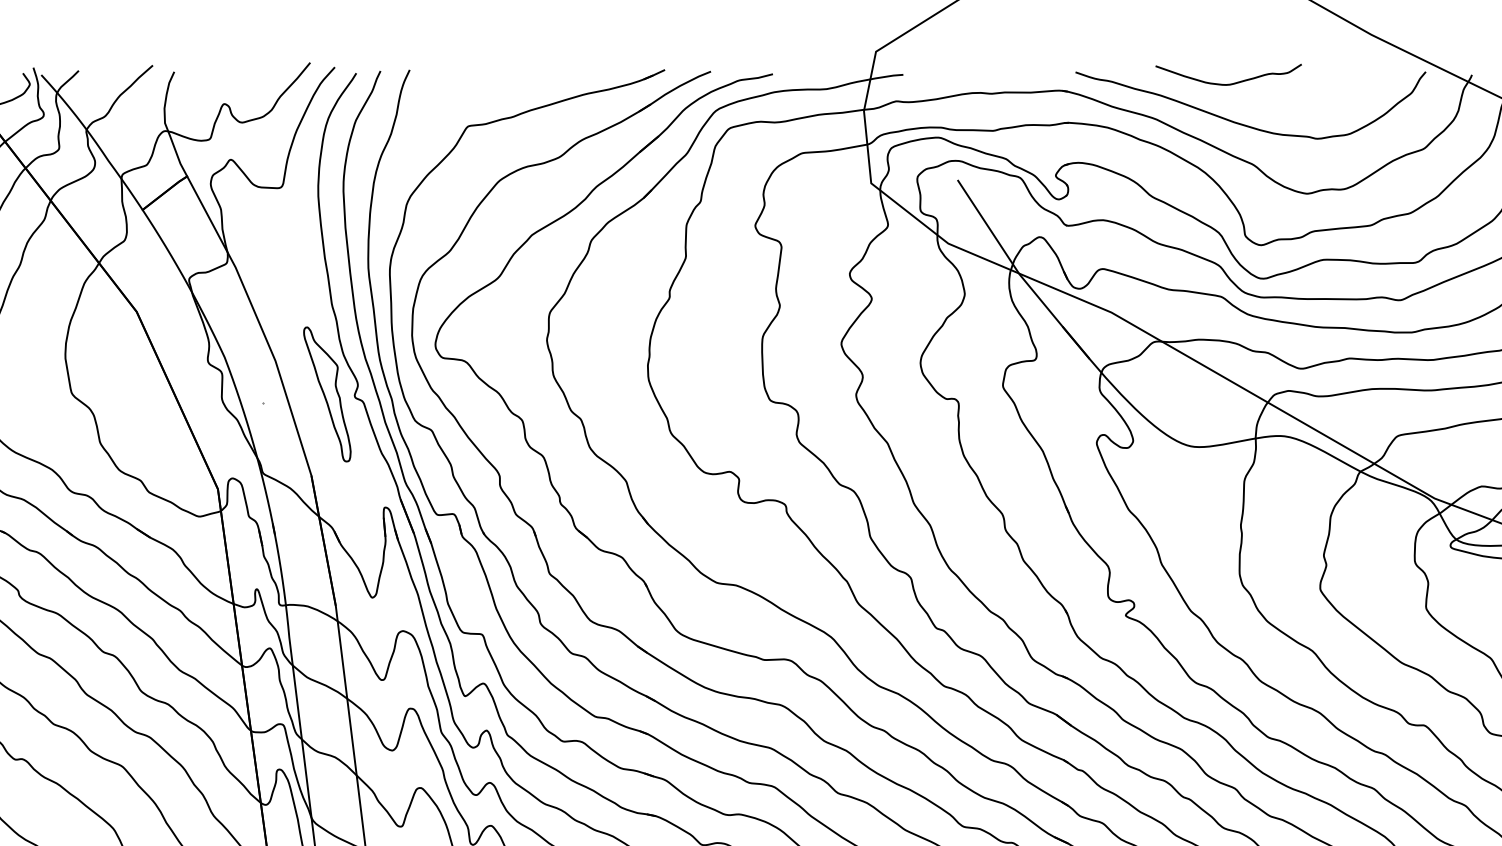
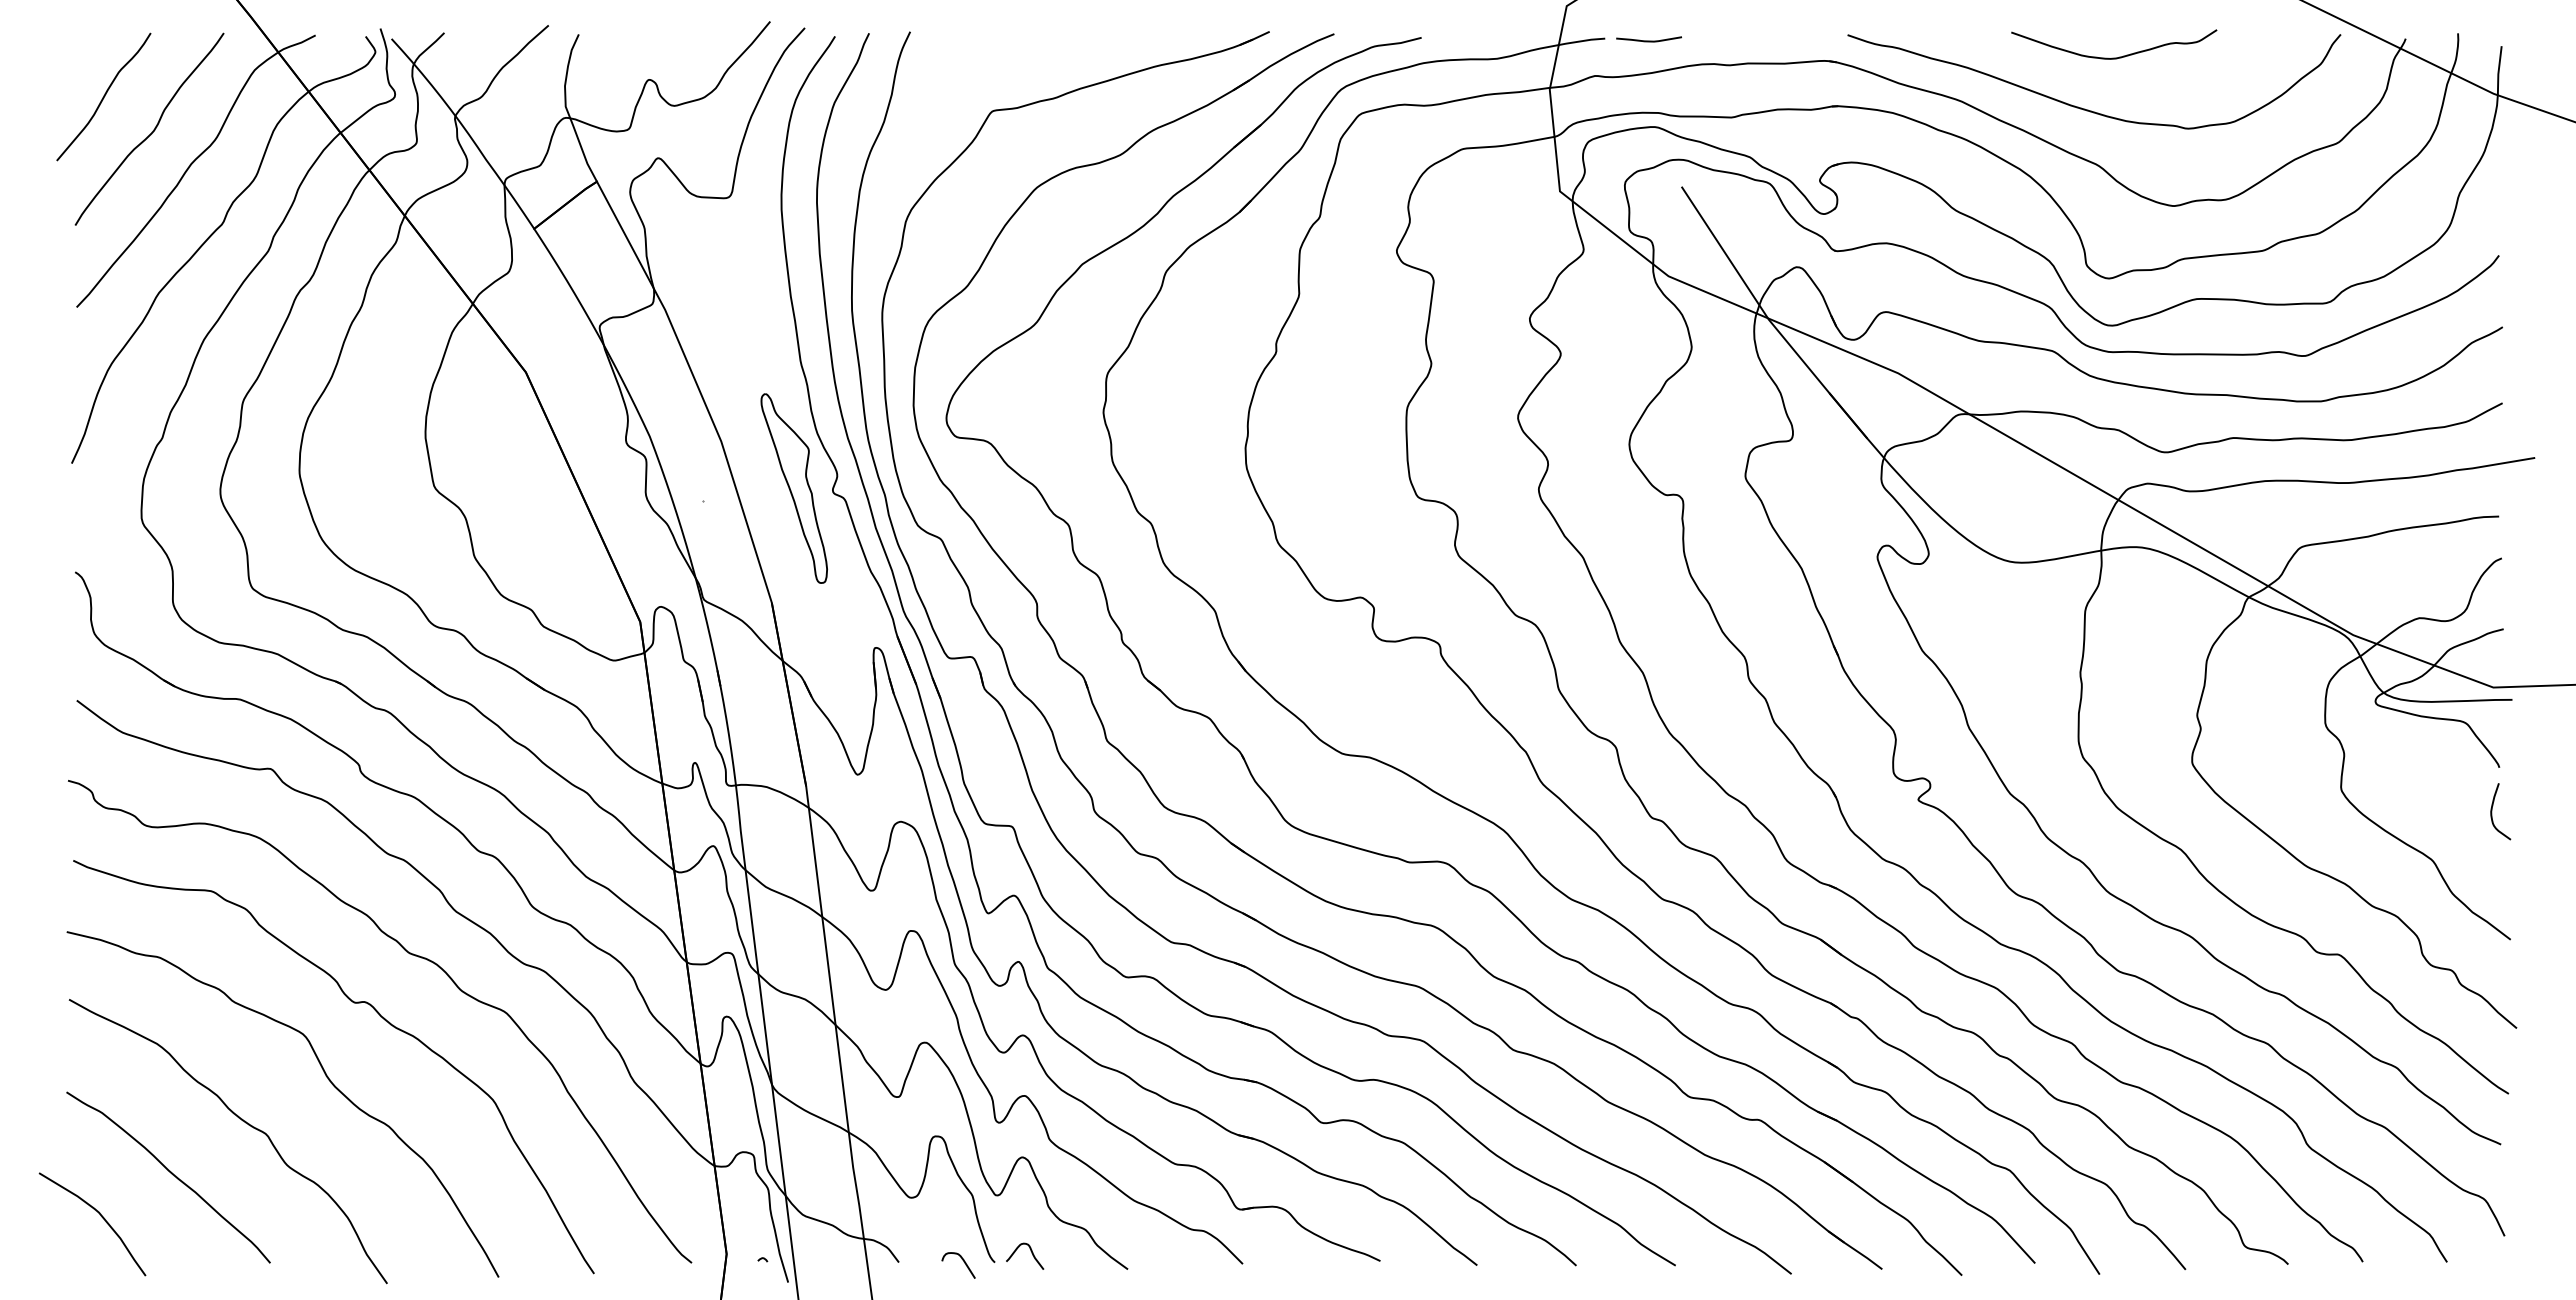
curve: (934, 76) -> (1648, 40), added
curve: (1232, 83) -> (2119, 56), moved

